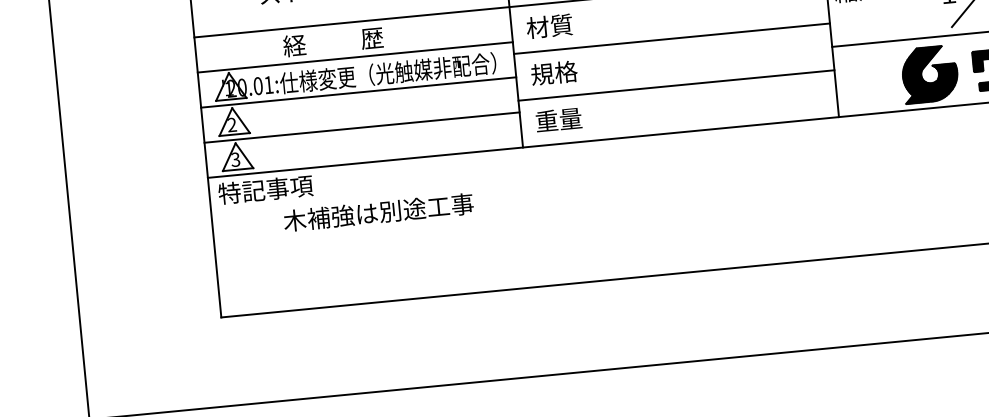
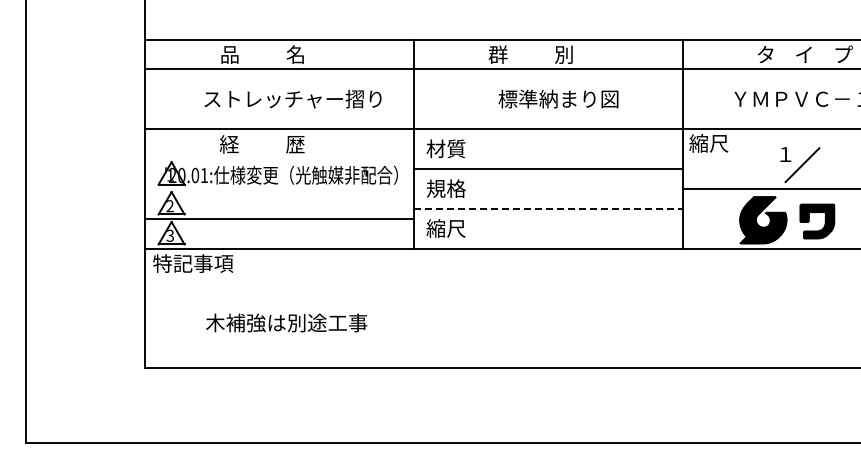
line: (355, 57) -> (279, 159), removed
line: (676, 84) -> (548, 208), solid -> dashed
line: (358, 93) -> (279, 189), removed
text: (557, 120) -> (445, 228), 重量 -> 縮尺
text: (378, 211) -> (286, 322), moved

